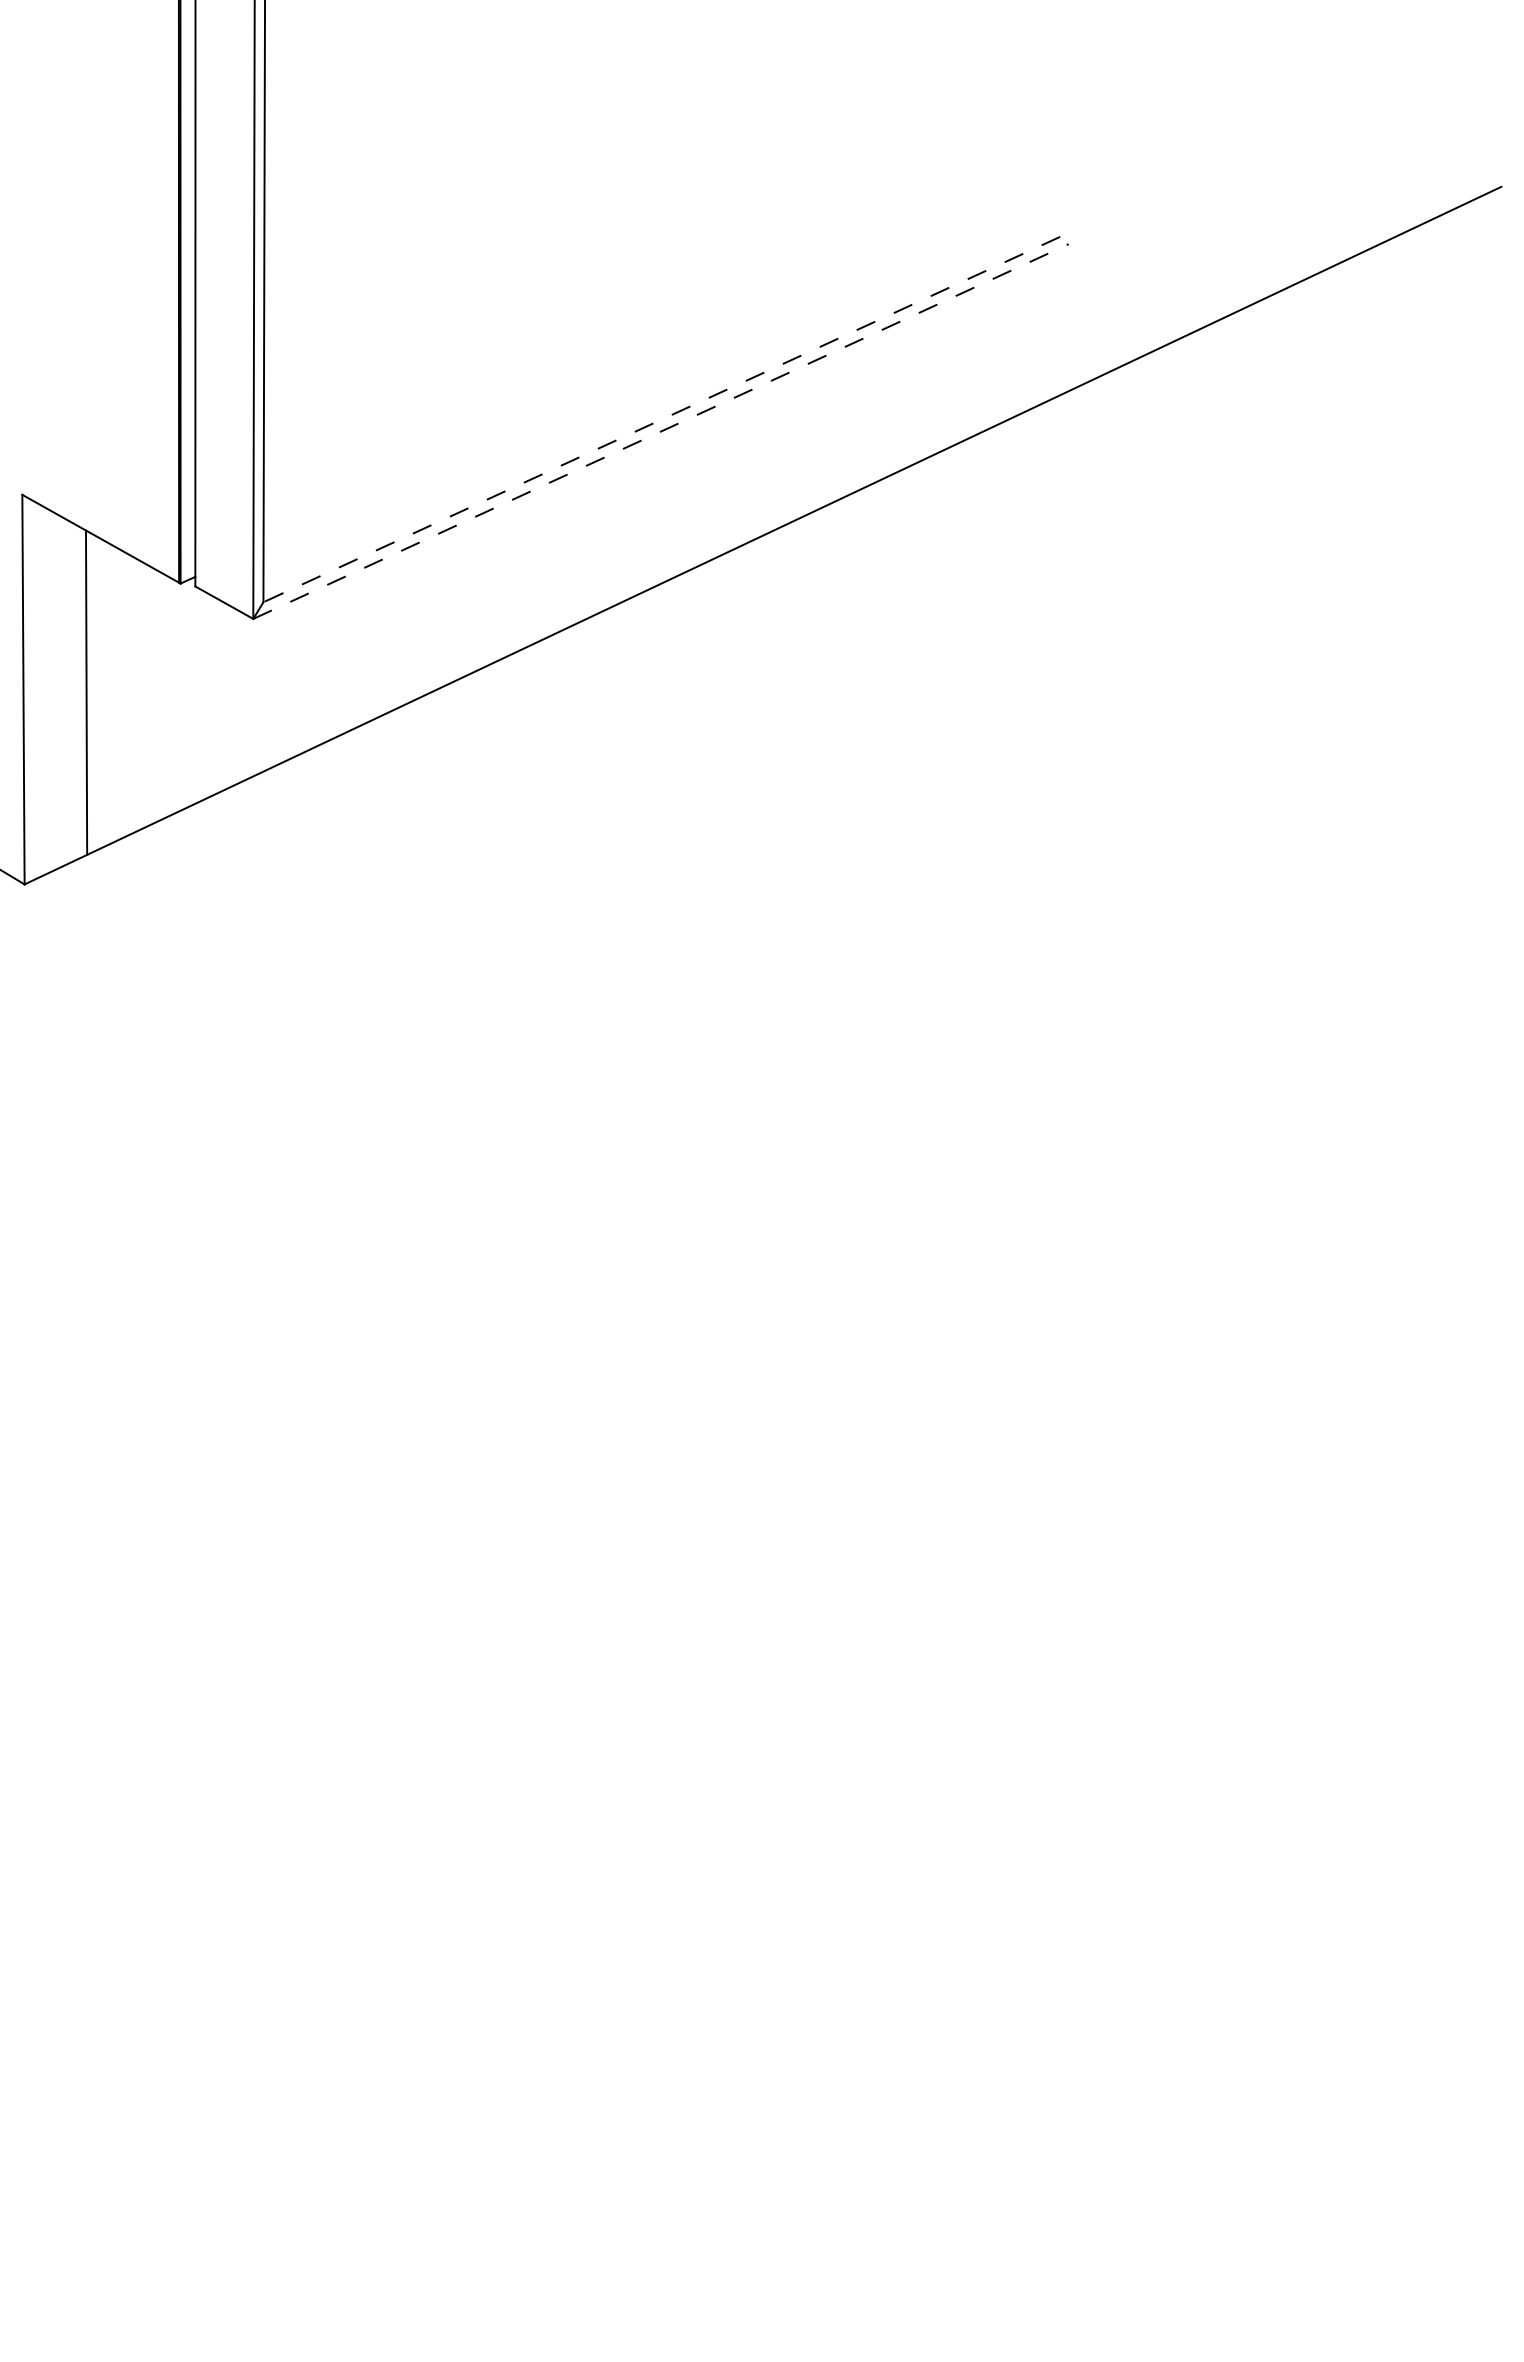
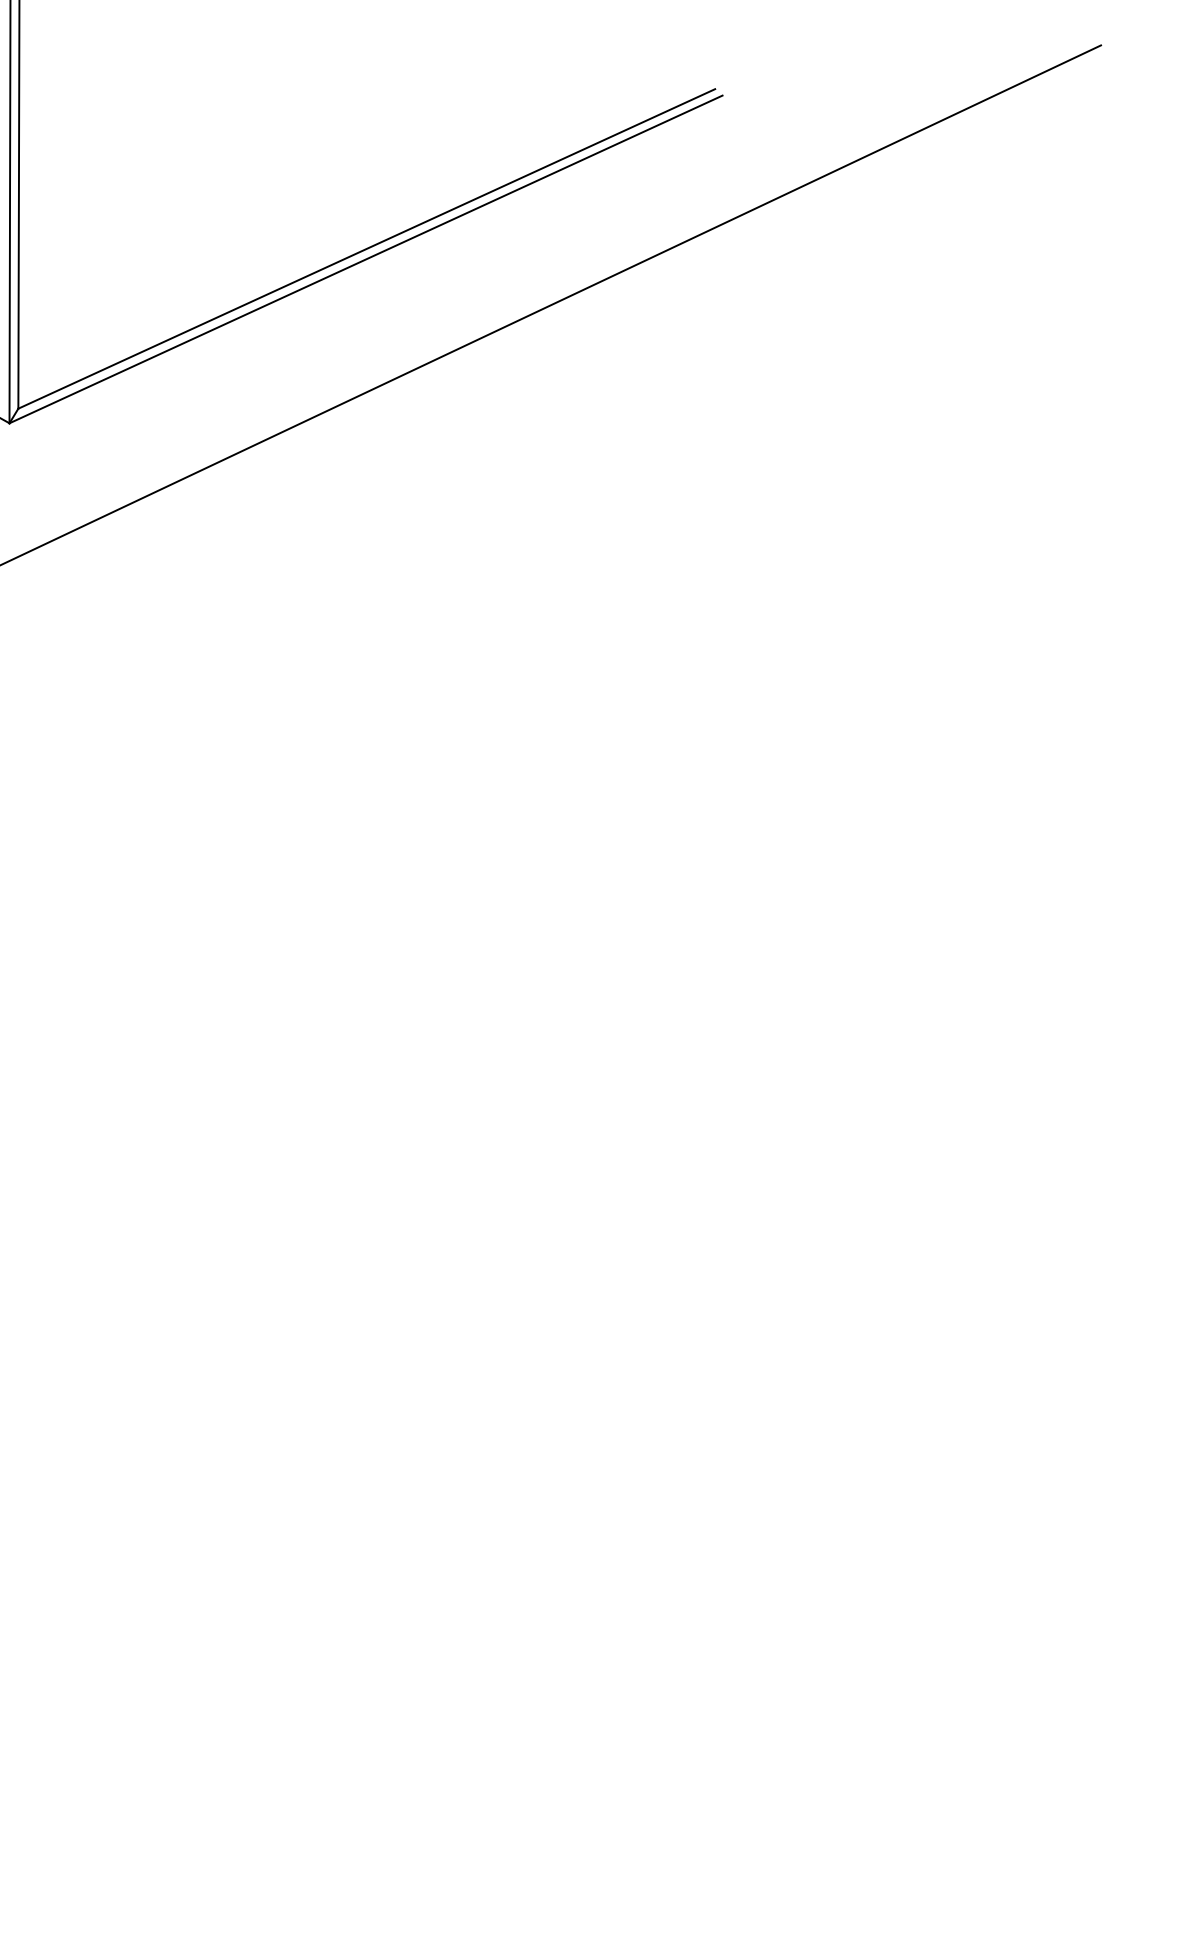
line: (661, 419) -> (366, 248), dashed -> solid
line: (660, 431) -> (365, 259), dashed -> solid

